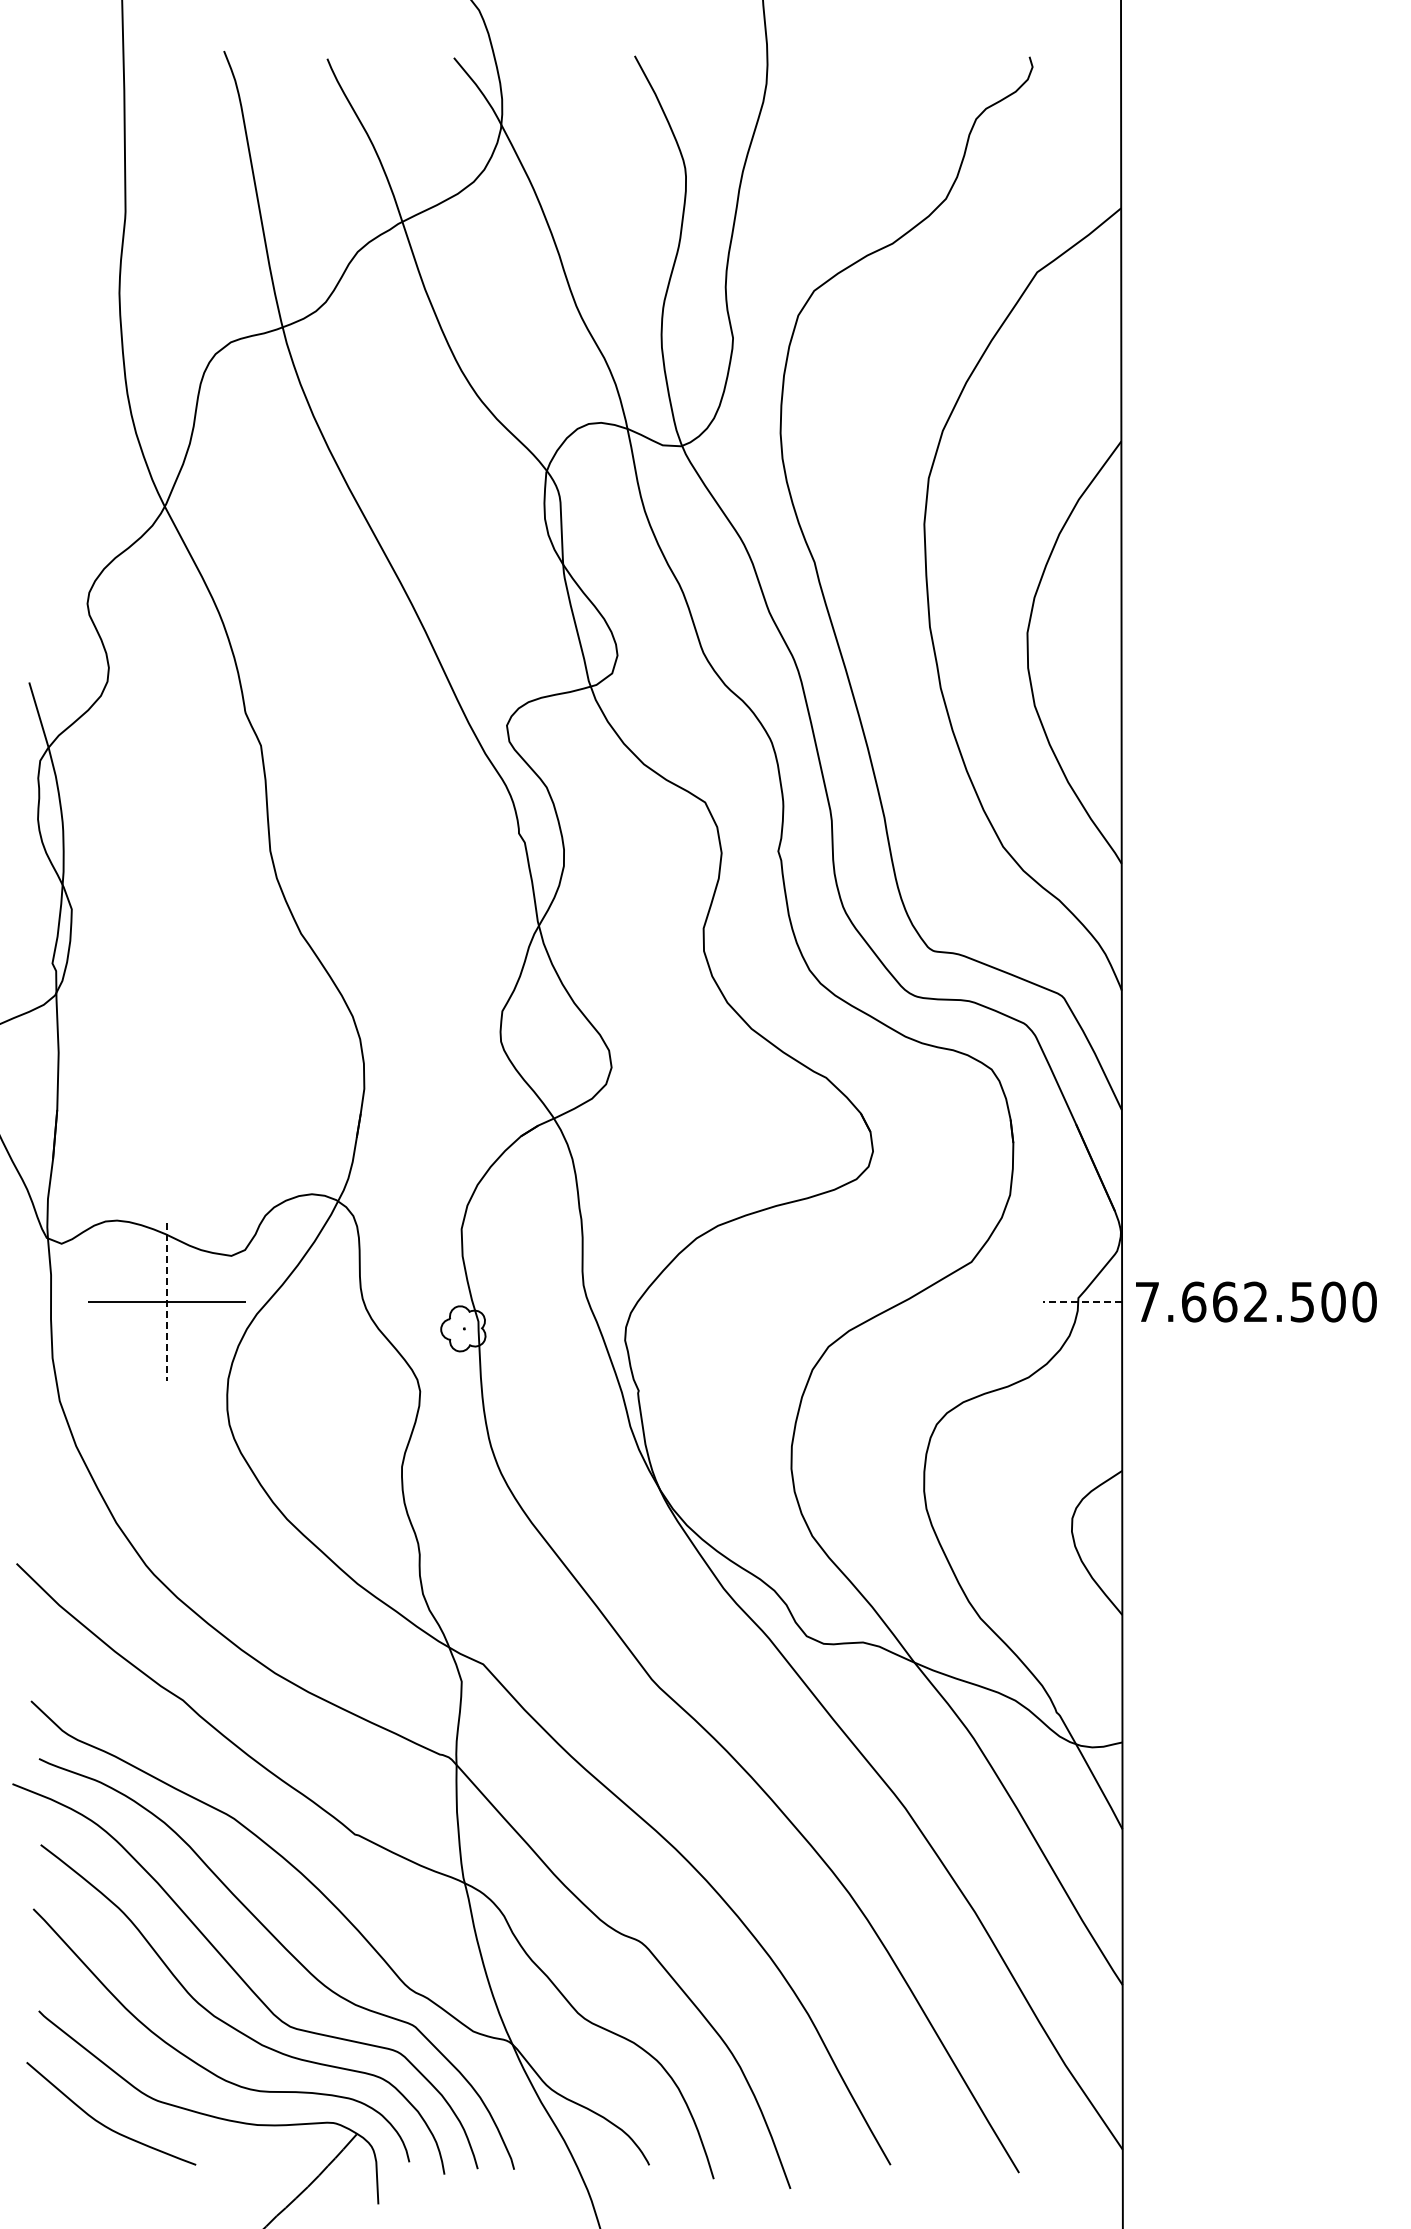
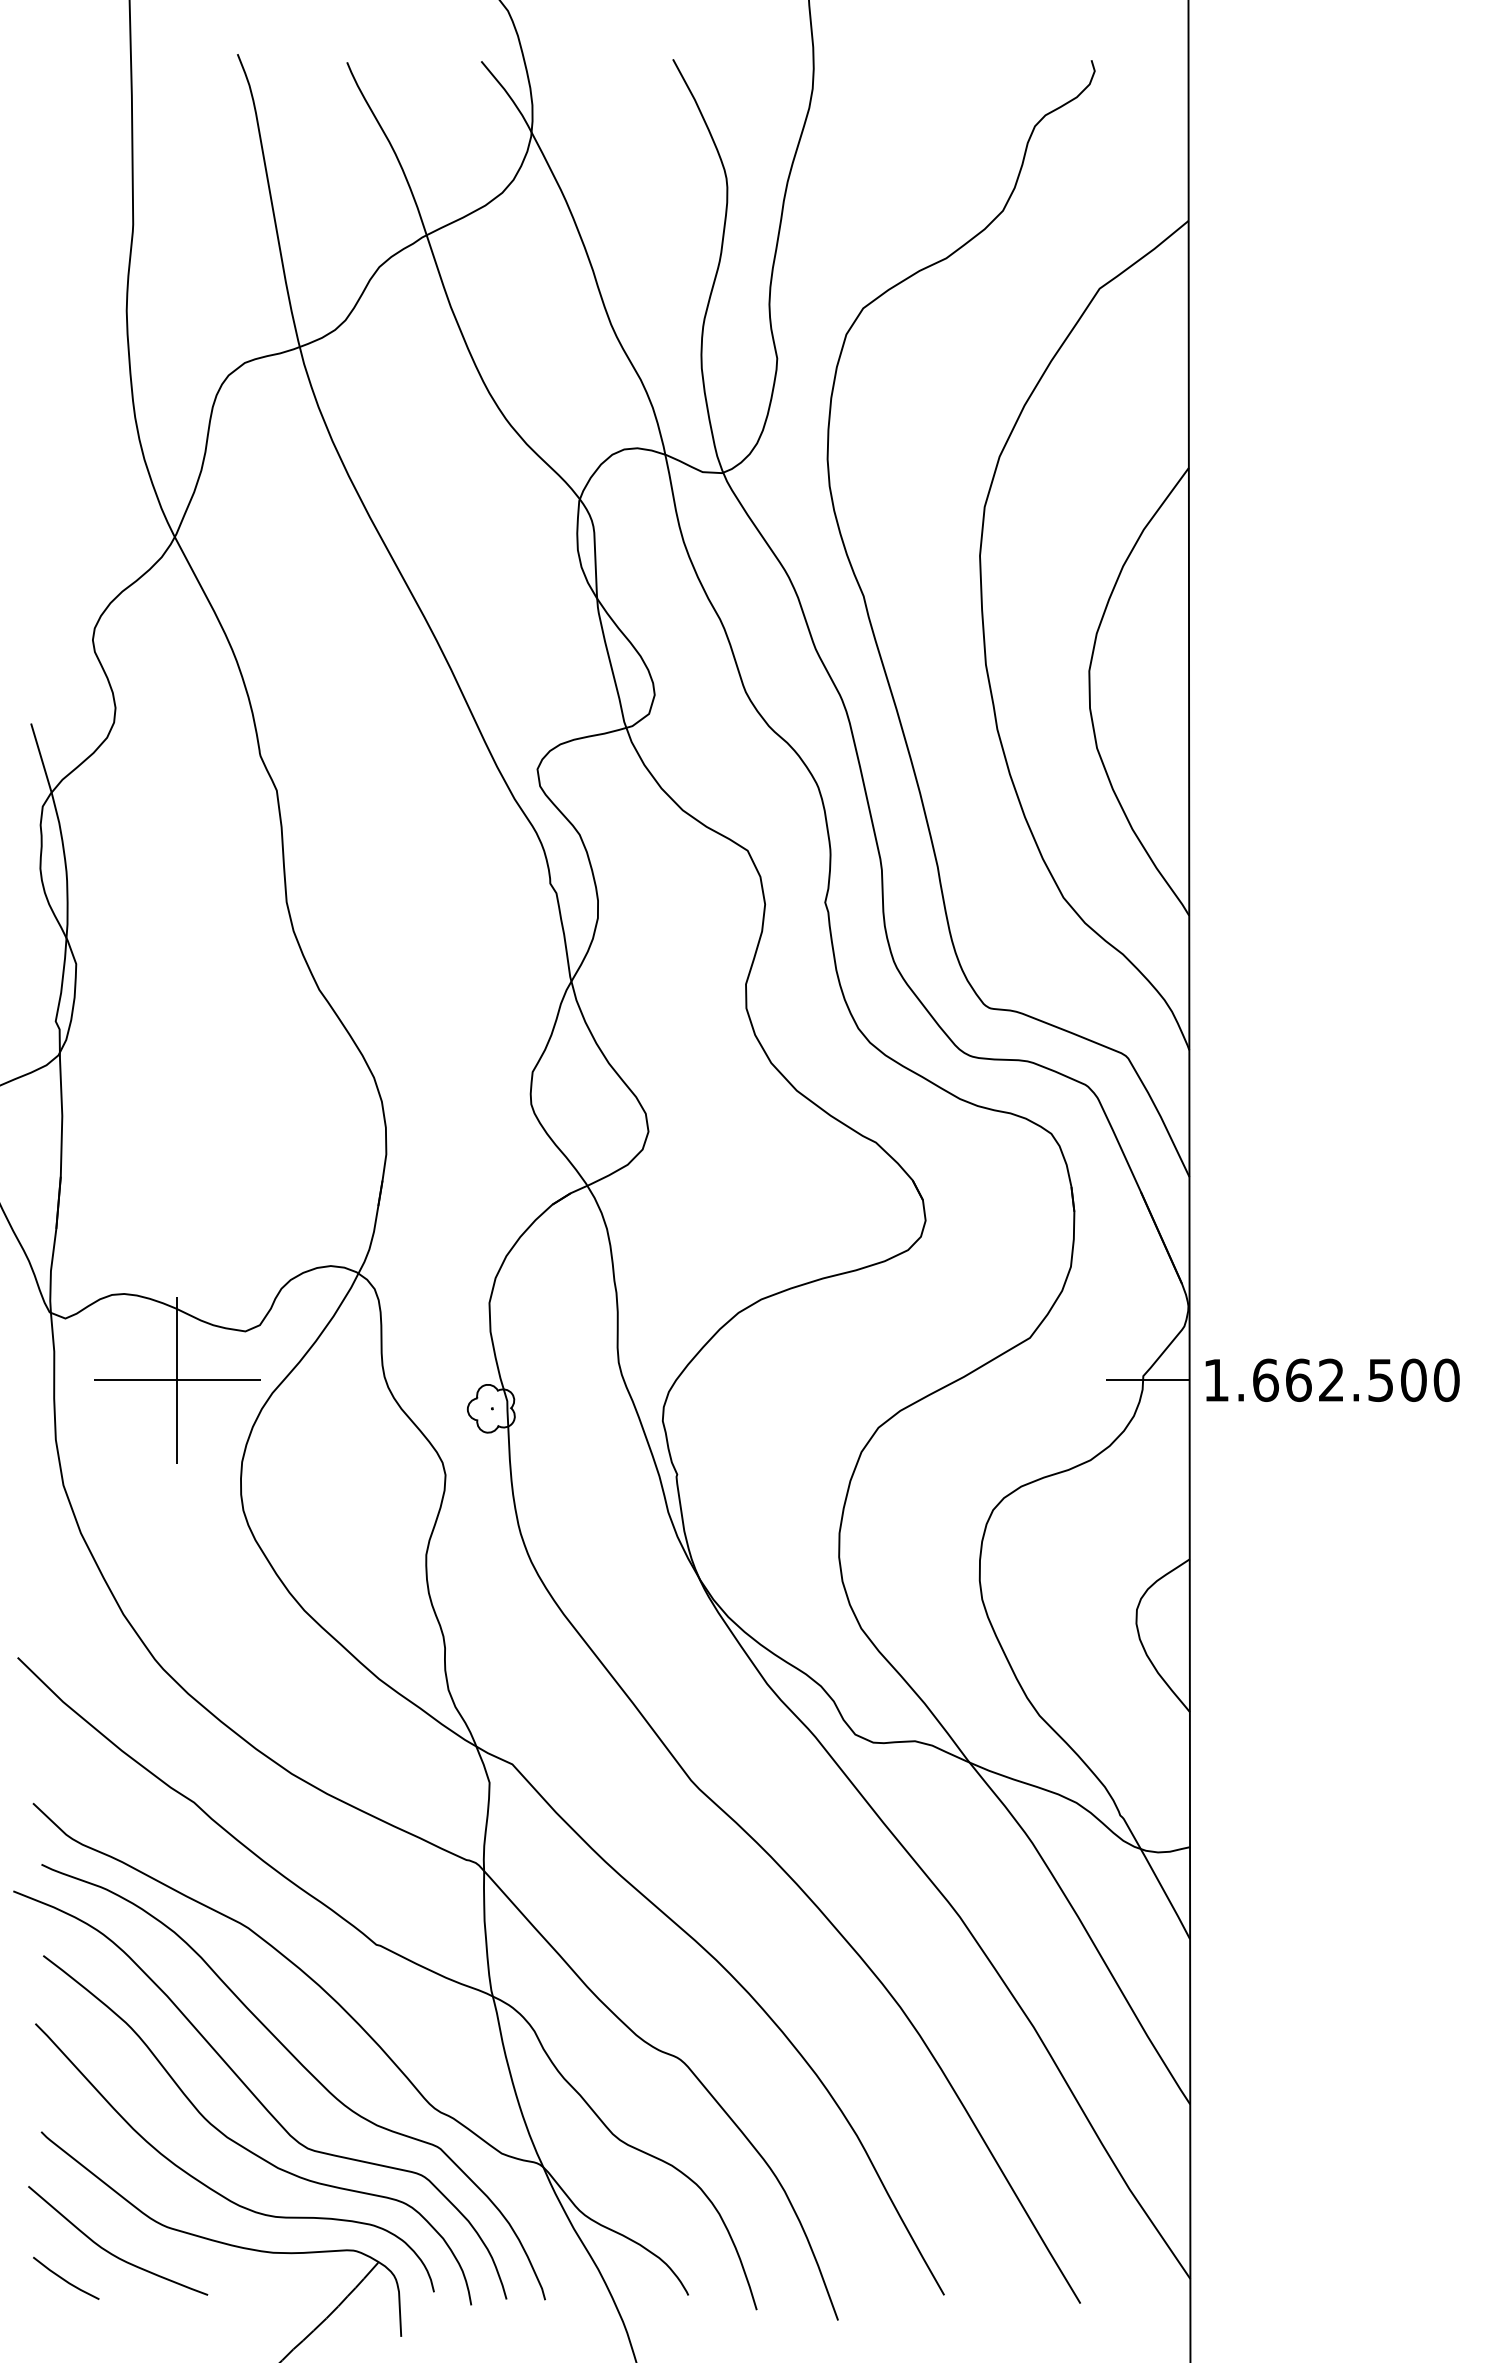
text: (1147, 1301) -> (1216, 1379), 7.662.500 -> 1.662.500
line: (167, 1302) -> (177, 1380), dashed -> solid
line: (1082, 1302) -> (1147, 1380), dashed -> solid
line: (62, 2150) -> (66, 2279), added

